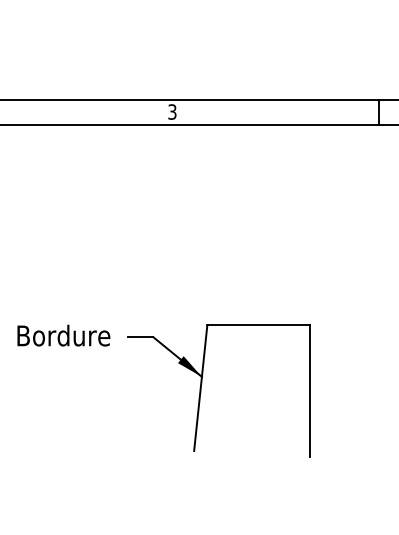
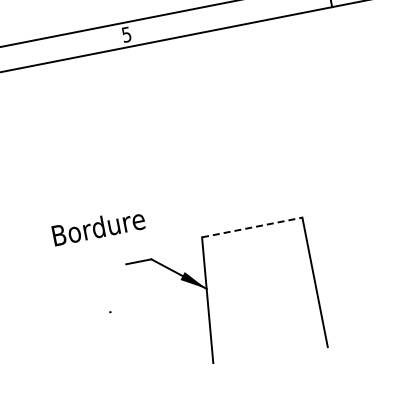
text: (172, 111) -> (126, 34), 3 -> 5
line: (258, 325) -> (252, 227), solid -> dashed
text: (63, 335) -> (98, 227), moved

